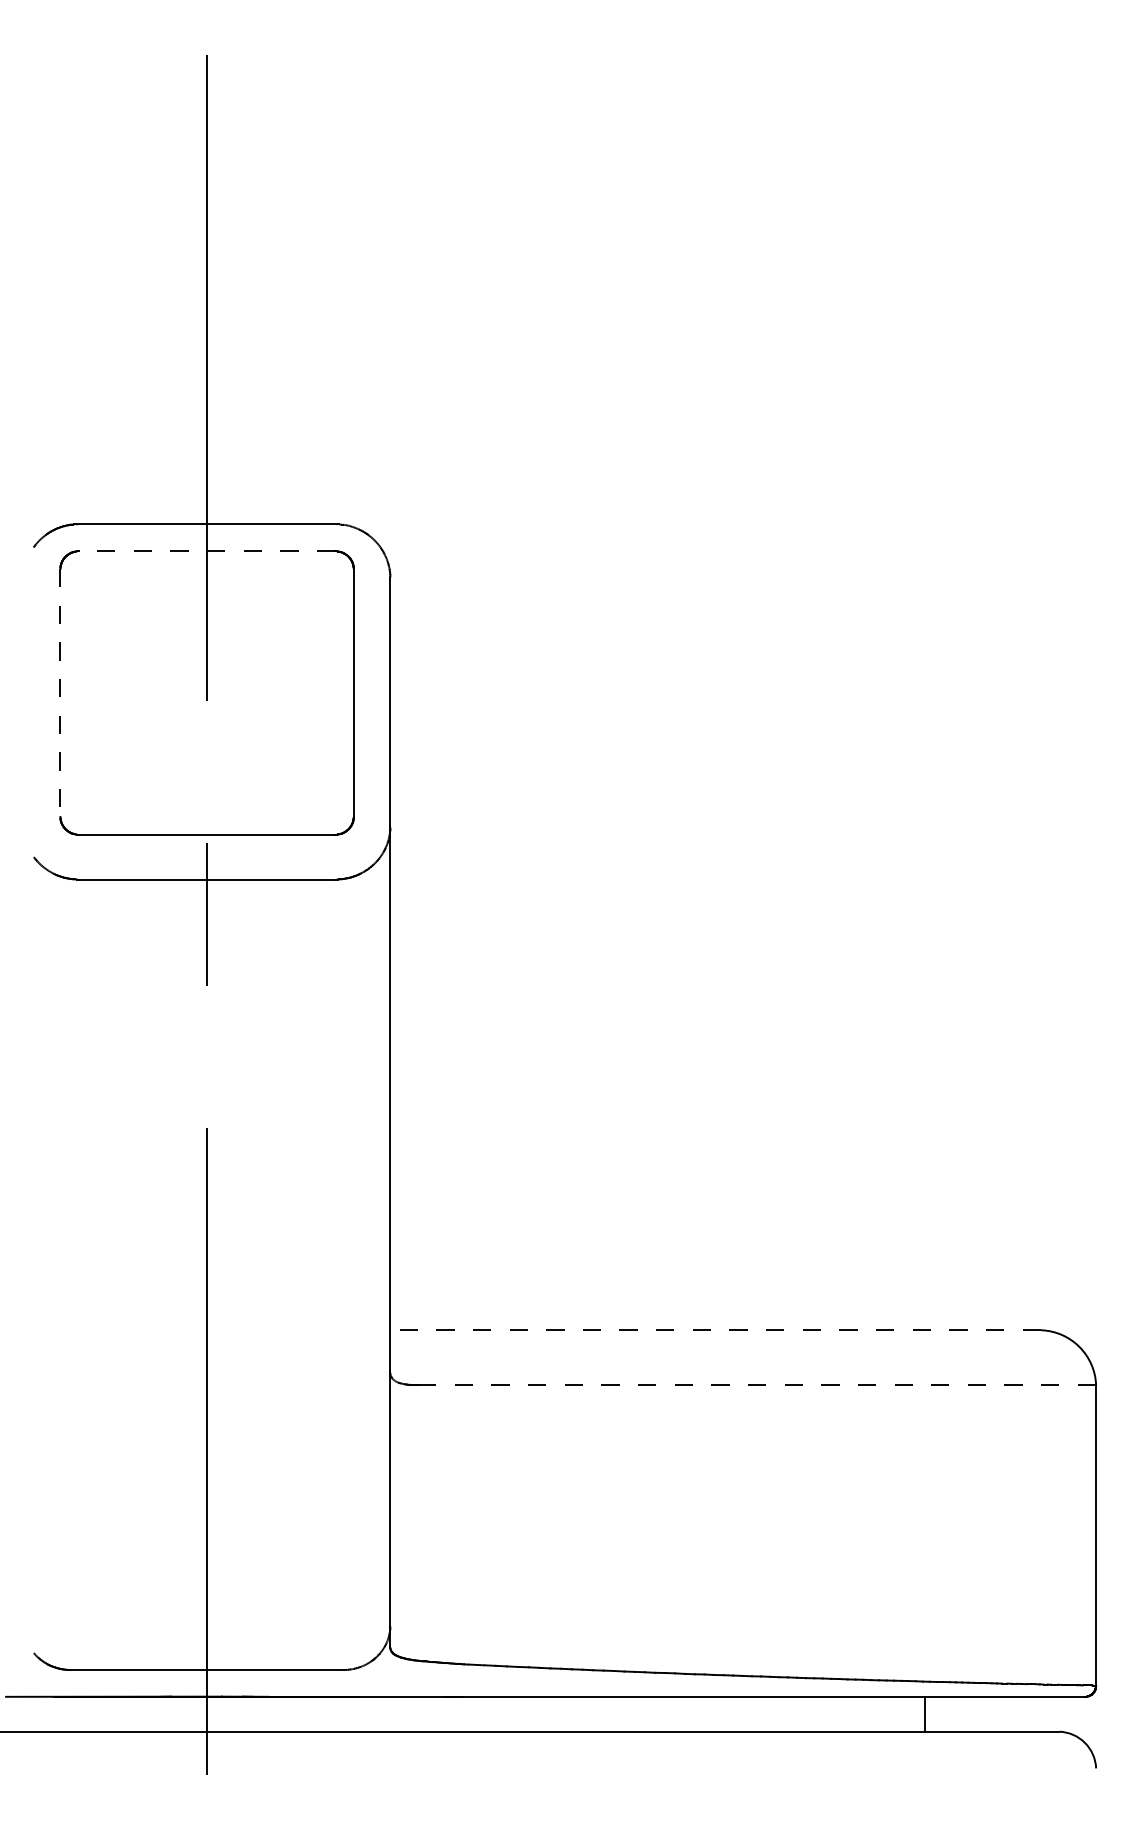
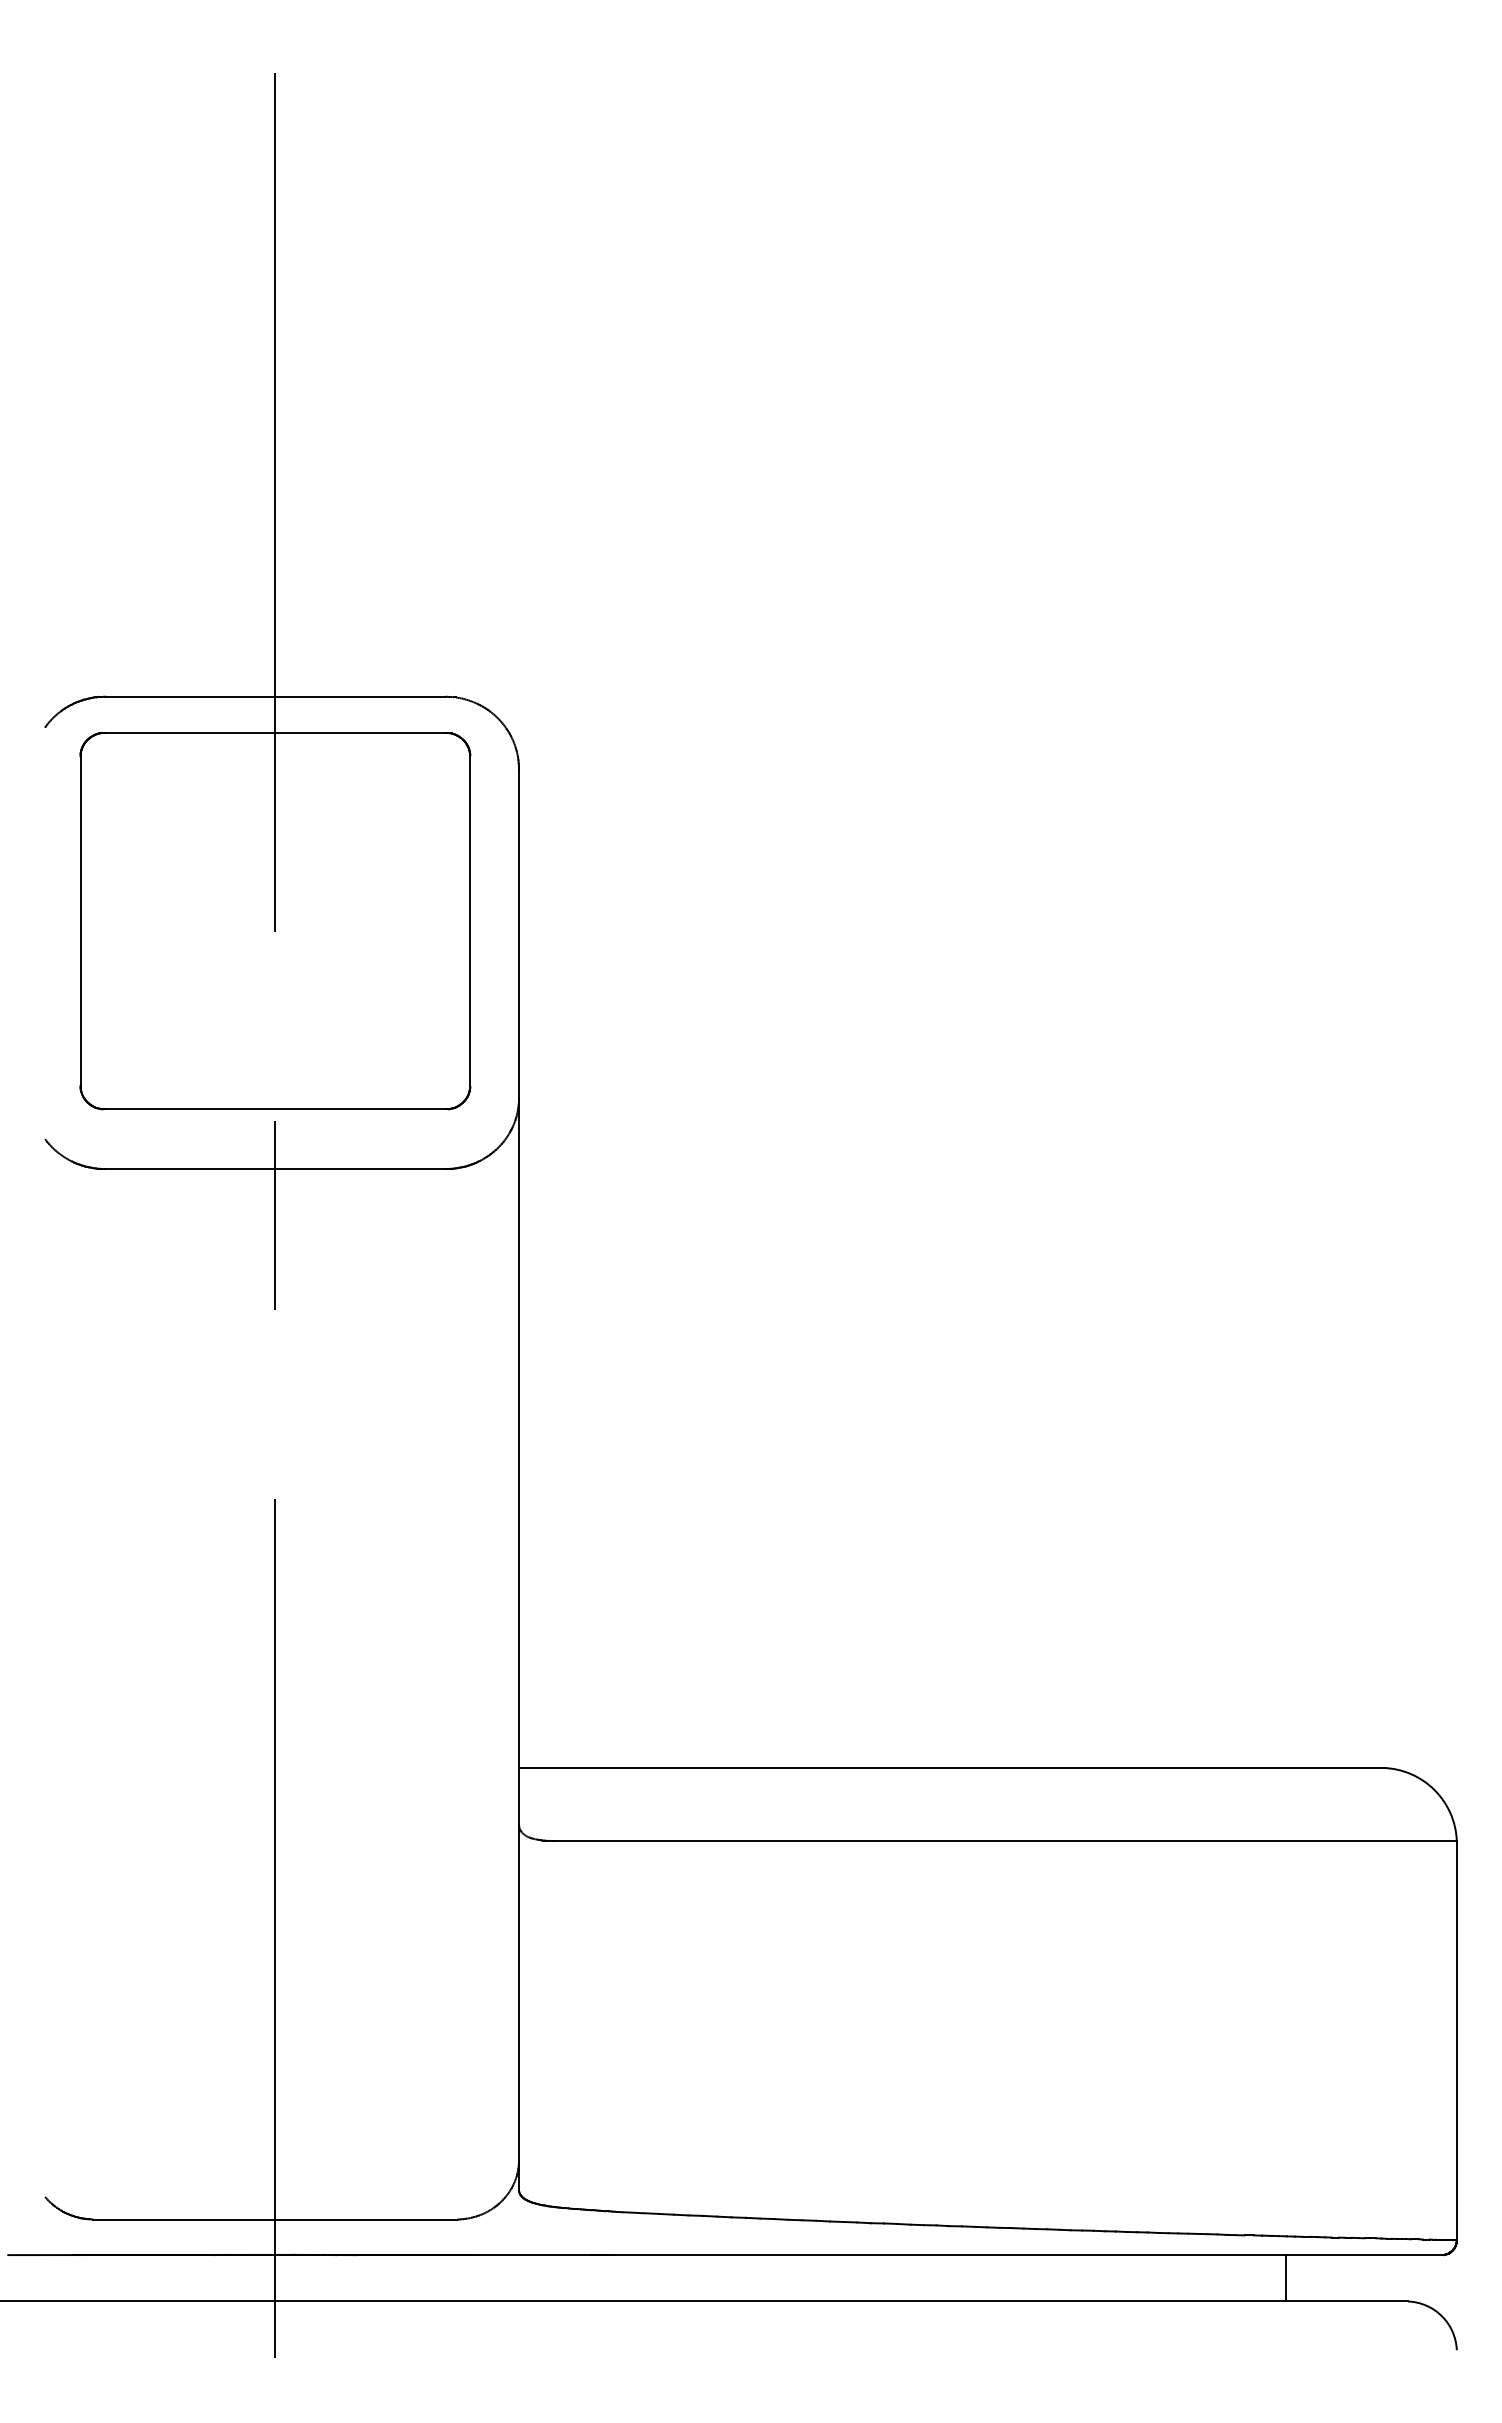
line: (206, 551) -> (274, 733), dashed -> solid
line: (60, 693) -> (80, 921), dashed -> solid
line: (715, 1329) -> (950, 1767), dashed -> solid
line: (758, 1385) -> (1007, 1841), dashed -> solid
line: (925, 1714) -> (1285, 2278), moved

